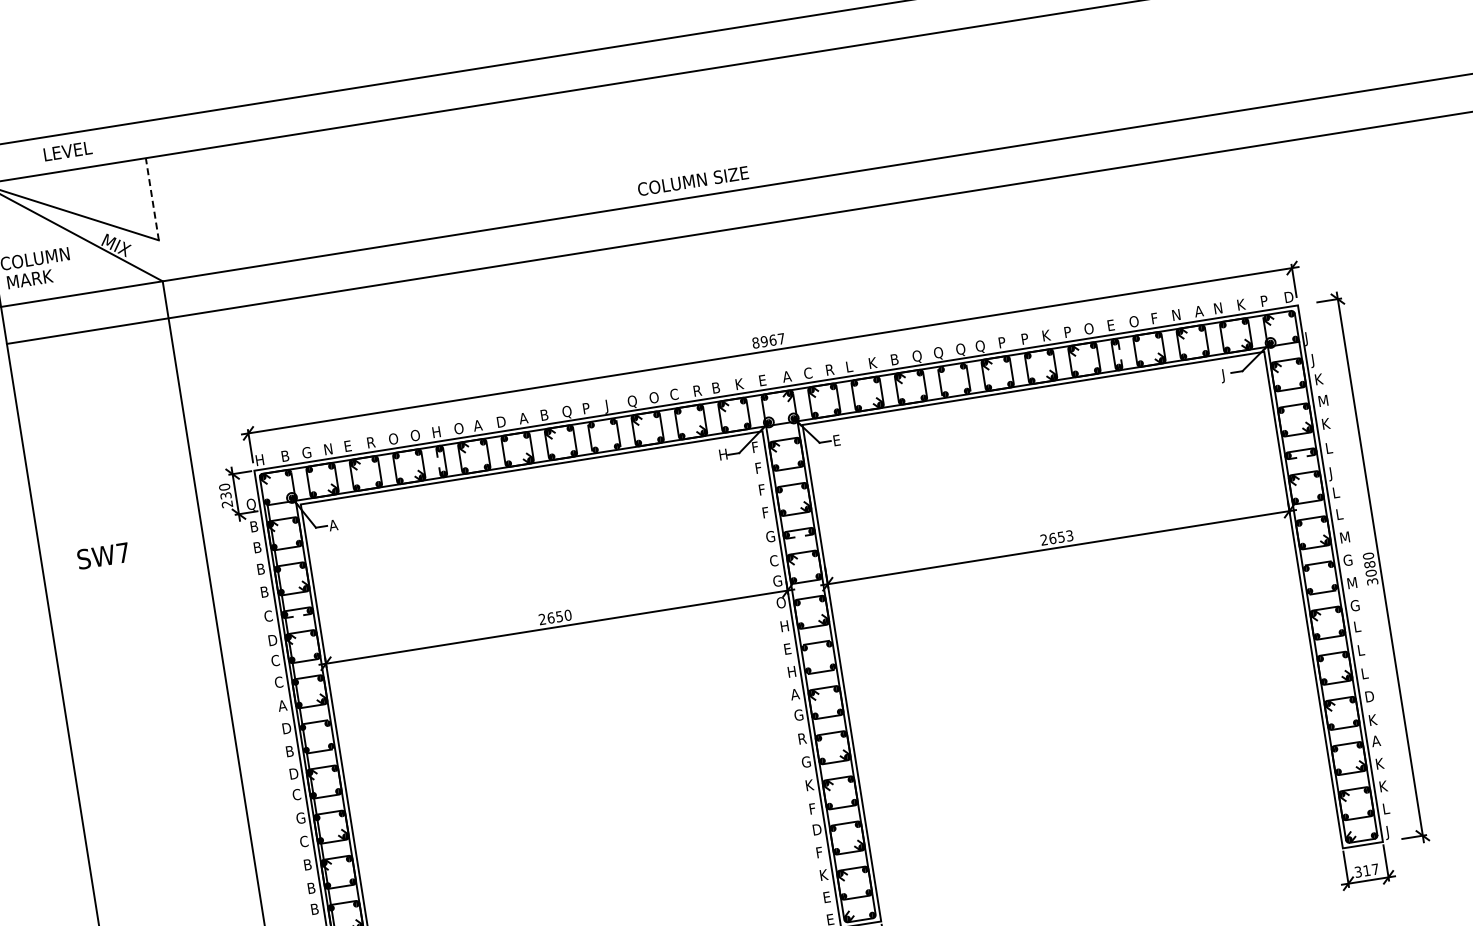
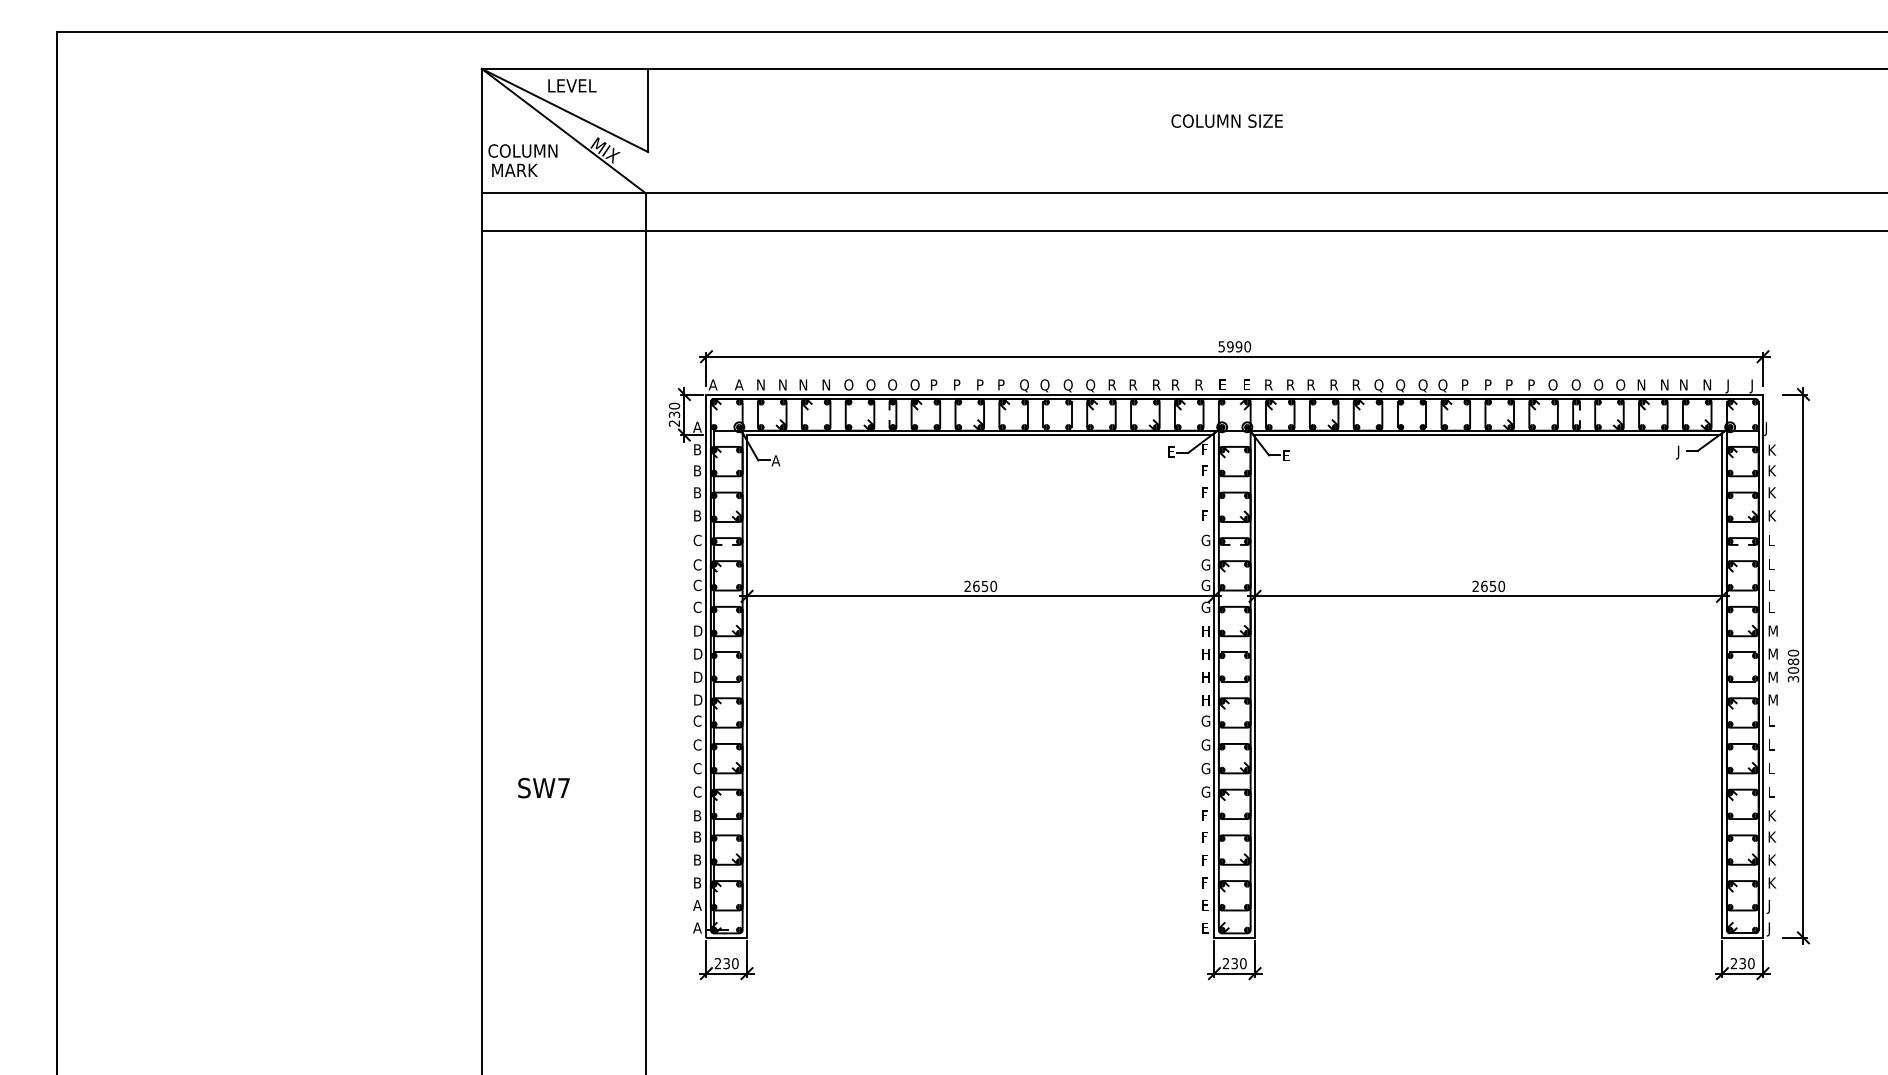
text: (68, 150) -> (572, 85), moved
text: (692, 180) -> (1226, 120), moved
line: (152, 199) -> (648, 110), dashed -> solid
text: (1288, 298) -> (1754, 386), D -> J
text: (1263, 302) -> (1729, 386), P -> J
text: (1242, 304) -> (1708, 384), K -> N
text: (1199, 310) -> (1664, 384), A -> N
text: (1155, 317) -> (1620, 384), F -> O
text: (1111, 324) -> (1575, 384), E -> O
text: (1046, 335) -> (1510, 384), K -> P
text: (768, 340) -> (1234, 346), 8967 -> 5990
text: (895, 358) -> (1357, 384), B -> R
text: (1315, 360) -> (1771, 451), J -> K
text: (873, 362) -> (1334, 384), K -> R
text: (850, 366) -> (1311, 384), L -> R
text: (807, 372) -> (1268, 384), C -> R
text: (786, 376) -> (1246, 384), A -> E
text: (739, 383) -> (1199, 384), K -> R
text: (717, 387) -> (1176, 384), B -> R
text: (674, 394) -> (1133, 384), C -> R
text: (653, 397) -> (1112, 384), O -> R
text: (1323, 400) -> (1773, 492), M -> K
text: (609, 406) -> (1067, 386), J -> Q
text: (586, 408) -> (1044, 385), P -> Q
text: (545, 414) -> (1002, 384), B -> P
text: (523, 417) -> (980, 384), A -> P
text: (501, 422) -> (958, 385), D -> P
text: (477, 425) -> (933, 384), A -> P
text: (436, 431) -> (892, 384), H -> O
text: (371, 442) -> (826, 384), R -> N
text: (348, 445) -> (803, 384), E -> N
text: (306, 452) -> (760, 384), G -> N
text: (723, 454) -> (1172, 451), H -> E
text: (284, 455) -> (738, 384), B -> A
text: (258, 459) -> (712, 384), H -> A
text: (1332, 474) -> (1770, 566), J -> L
text: (250, 504) -> (697, 427), Q -> A
text: (1069, 535) -> (1501, 586), 2653 -> 2650
text: (102, 556) -> (543, 788), moved
text: (1347, 559) -> (1772, 653), G -> M
text: (776, 560) -> (1208, 564), C -> G
text: (782, 601) -> (1207, 606), O -> G
text: (1355, 605) -> (1772, 699), G -> M
text: (272, 640) -> (697, 564), D -> C
text: (788, 649) -> (1206, 654), E -> H
text: (794, 693) -> (1205, 699), A -> H
text: (1369, 696) -> (1772, 791), D -> L
text: (282, 705) -> (697, 630), A -> D
text: (802, 738) -> (1205, 744), R -> G
text: (1375, 740) -> (1771, 836), A -> K
text: (290, 751) -> (698, 677), B -> D
text: (809, 784) -> (1205, 791), K -> G
text: (1385, 809) -> (1770, 906), L -> J
text: (303, 817) -> (700, 744), G -> C
text: (817, 829) -> (1206, 836), D -> F
text: (307, 864) -> (697, 791), B -> C
text: (1366, 870) -> (1742, 963), 317 -> 230
text: (823, 874) -> (1205, 882), K -> F

